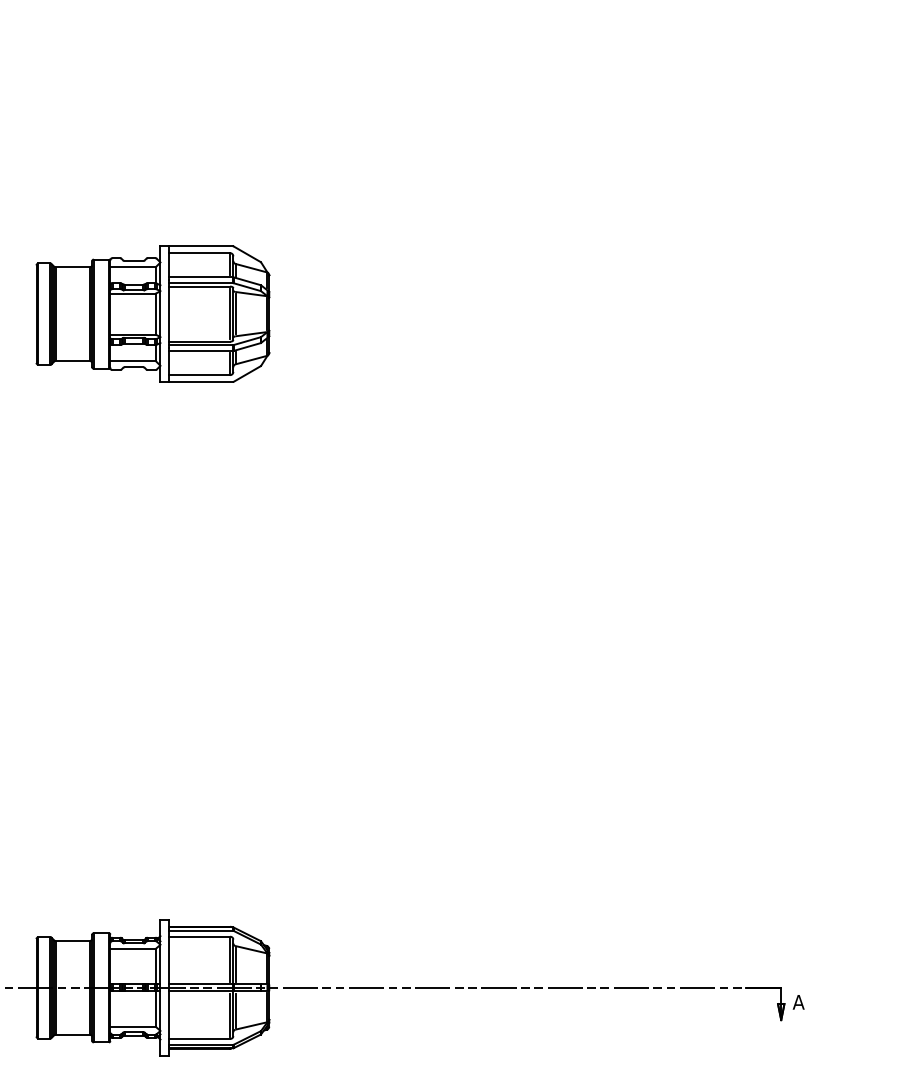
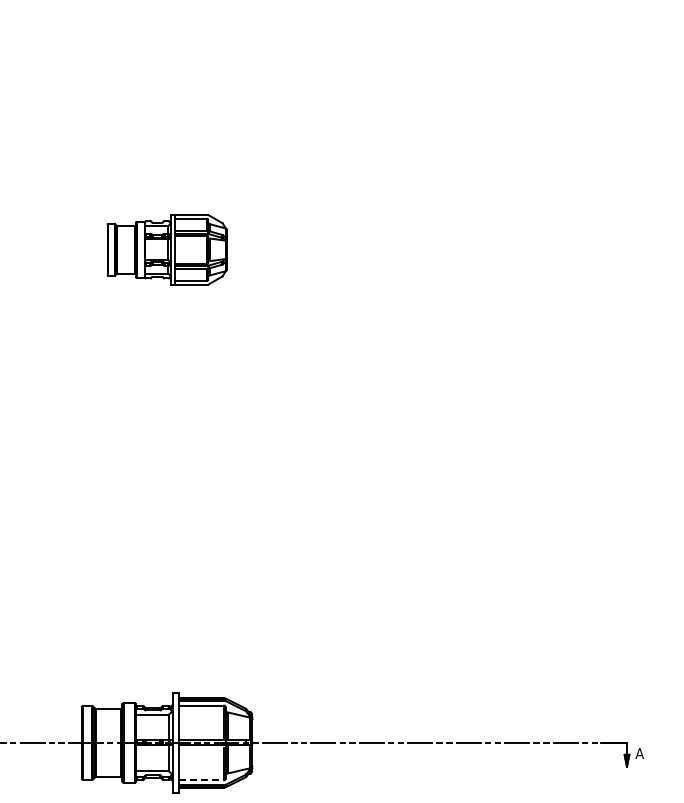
part: (153, 313) -> (167, 249), size x0.7
line: (200, 1039) -> (201, 780), solid -> dashed

